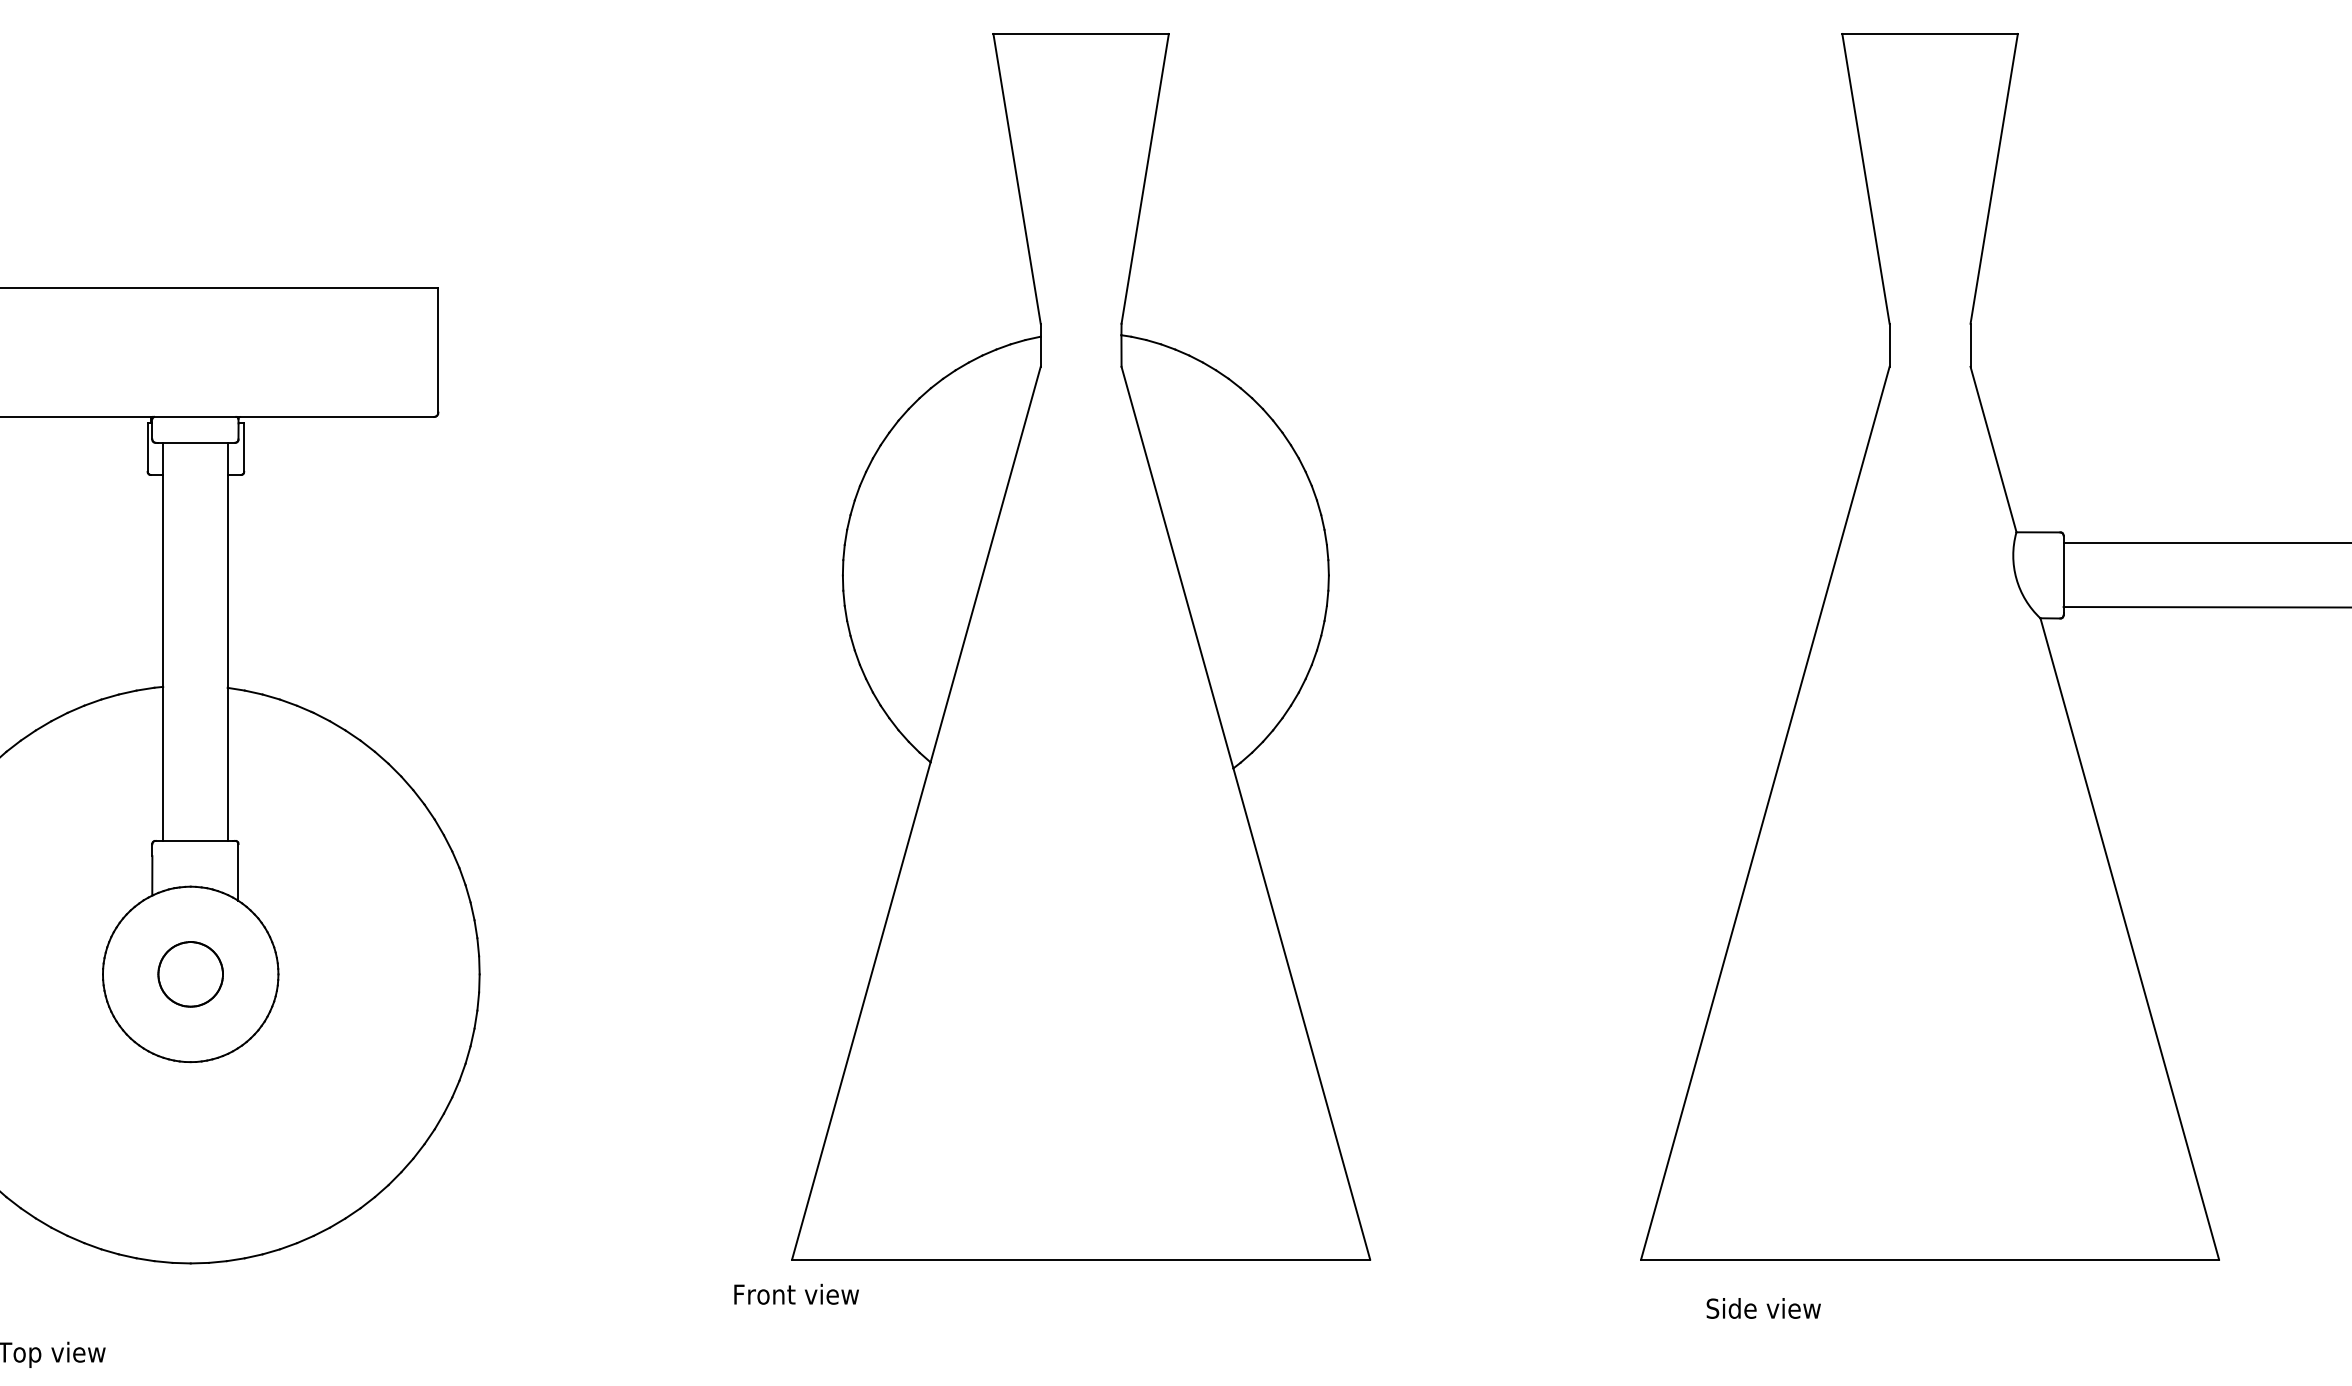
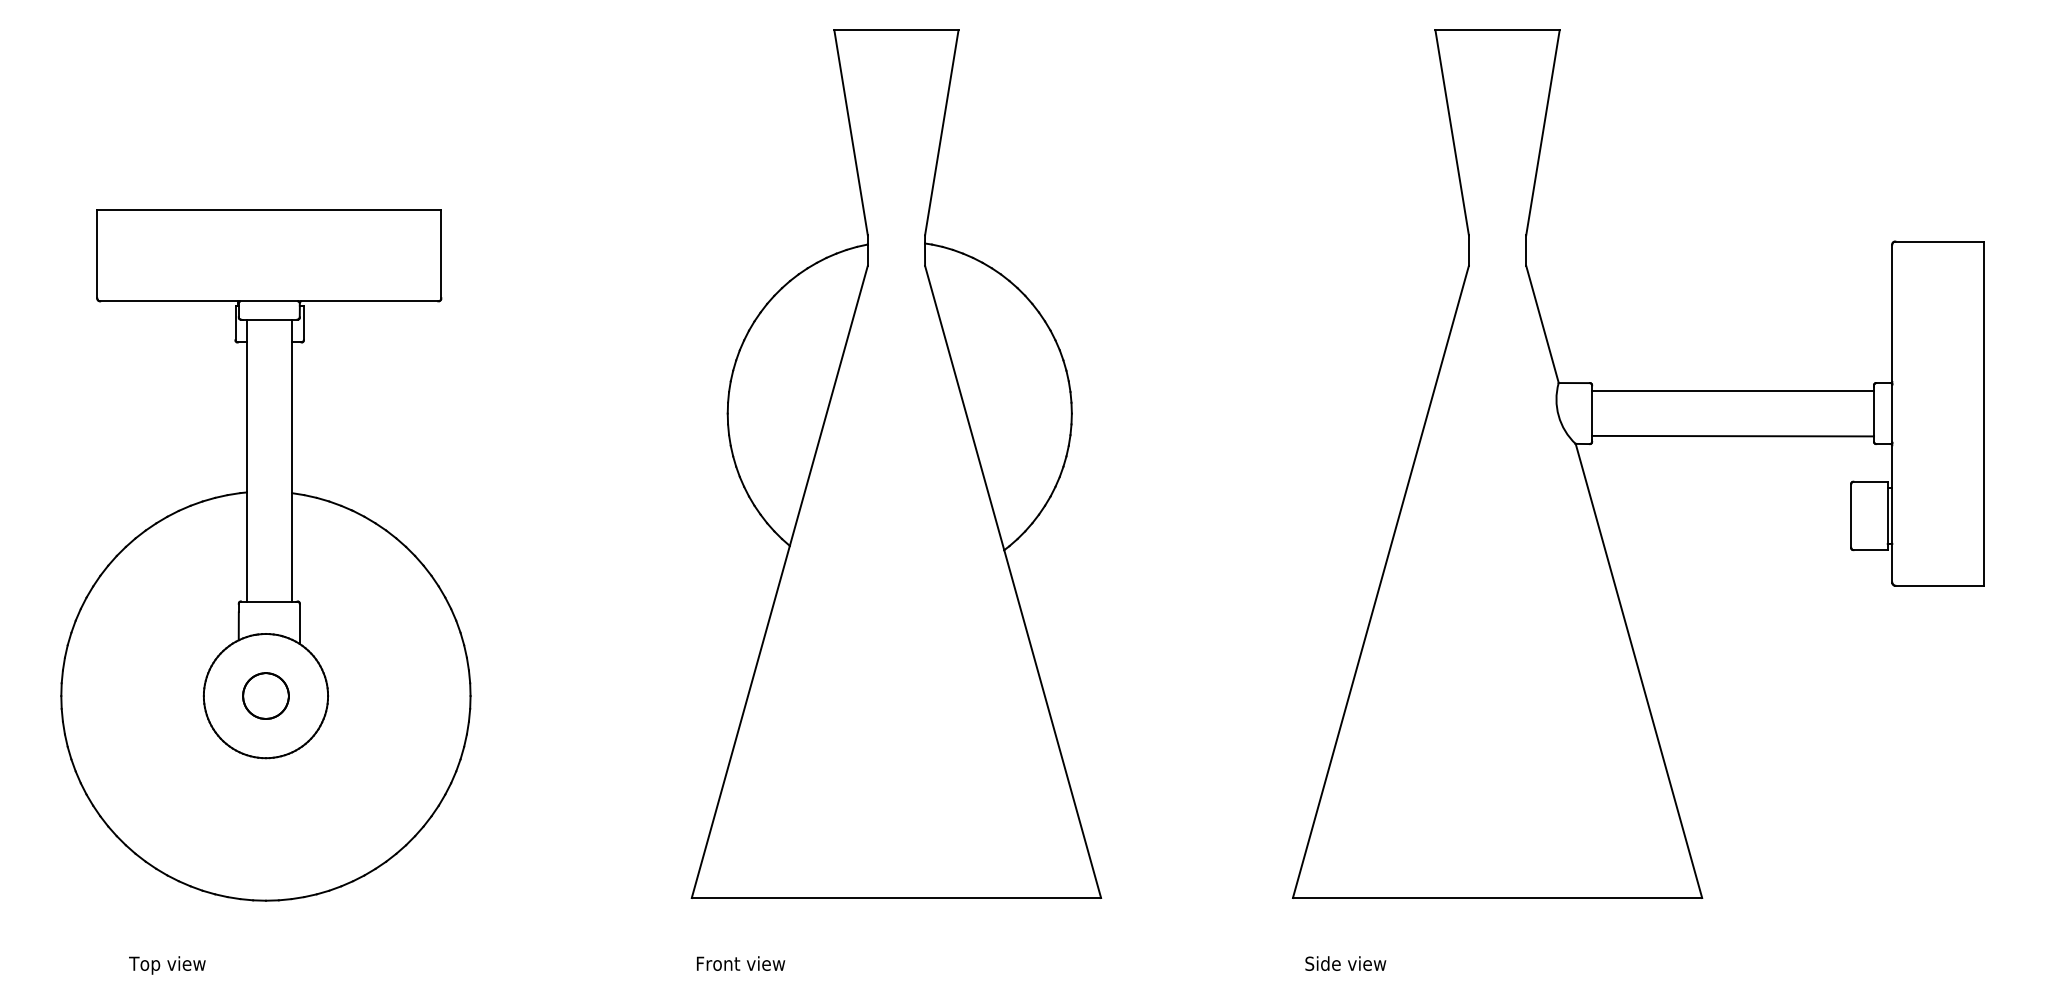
text: (797, 1294) -> (741, 963), moved
text: (1763, 1308) -> (1345, 963), moved

